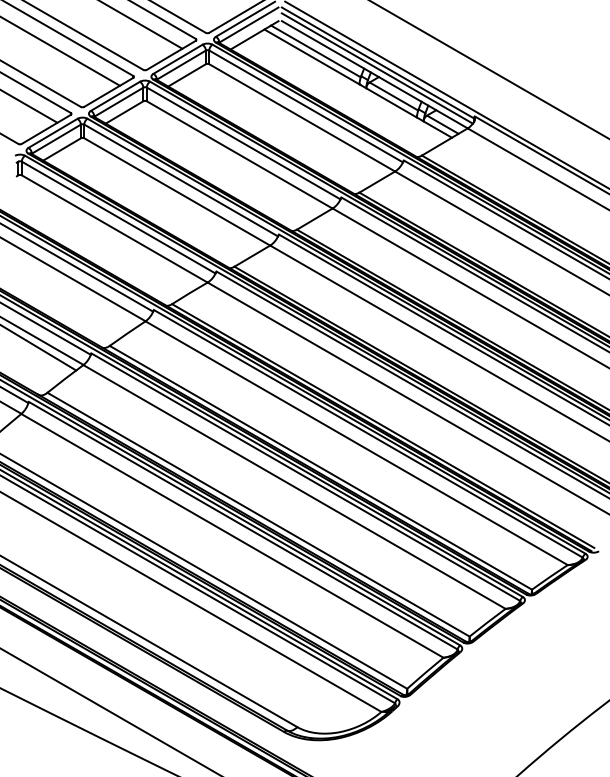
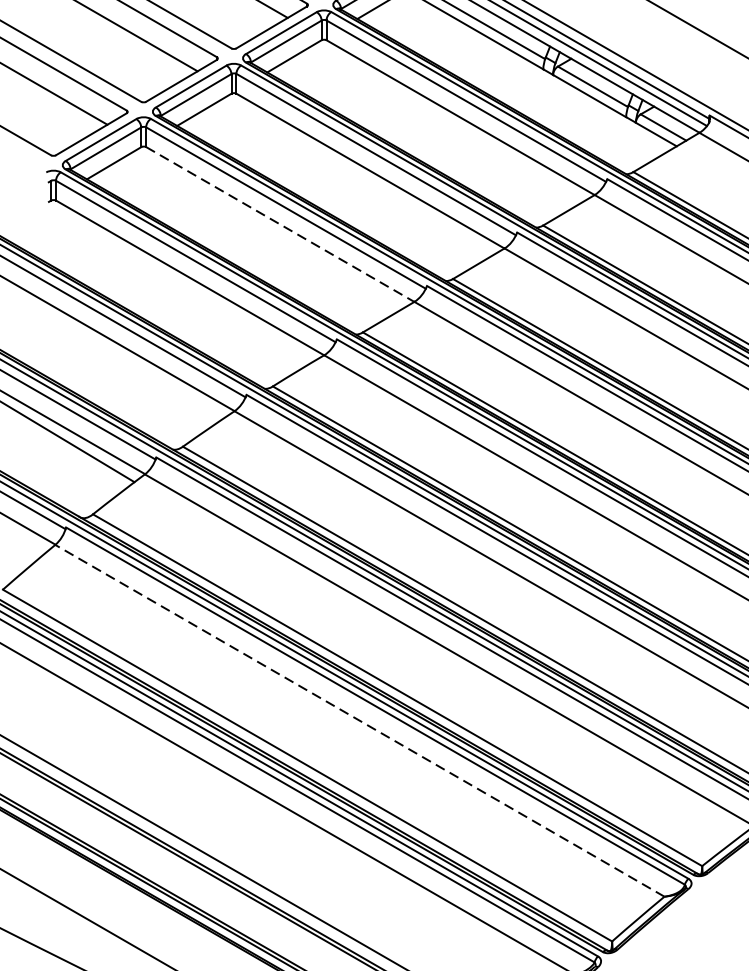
line: (177, 192) -> (280, 225), solid -> dashed
line: (232, 535) -> (360, 720), solid -> dashed

